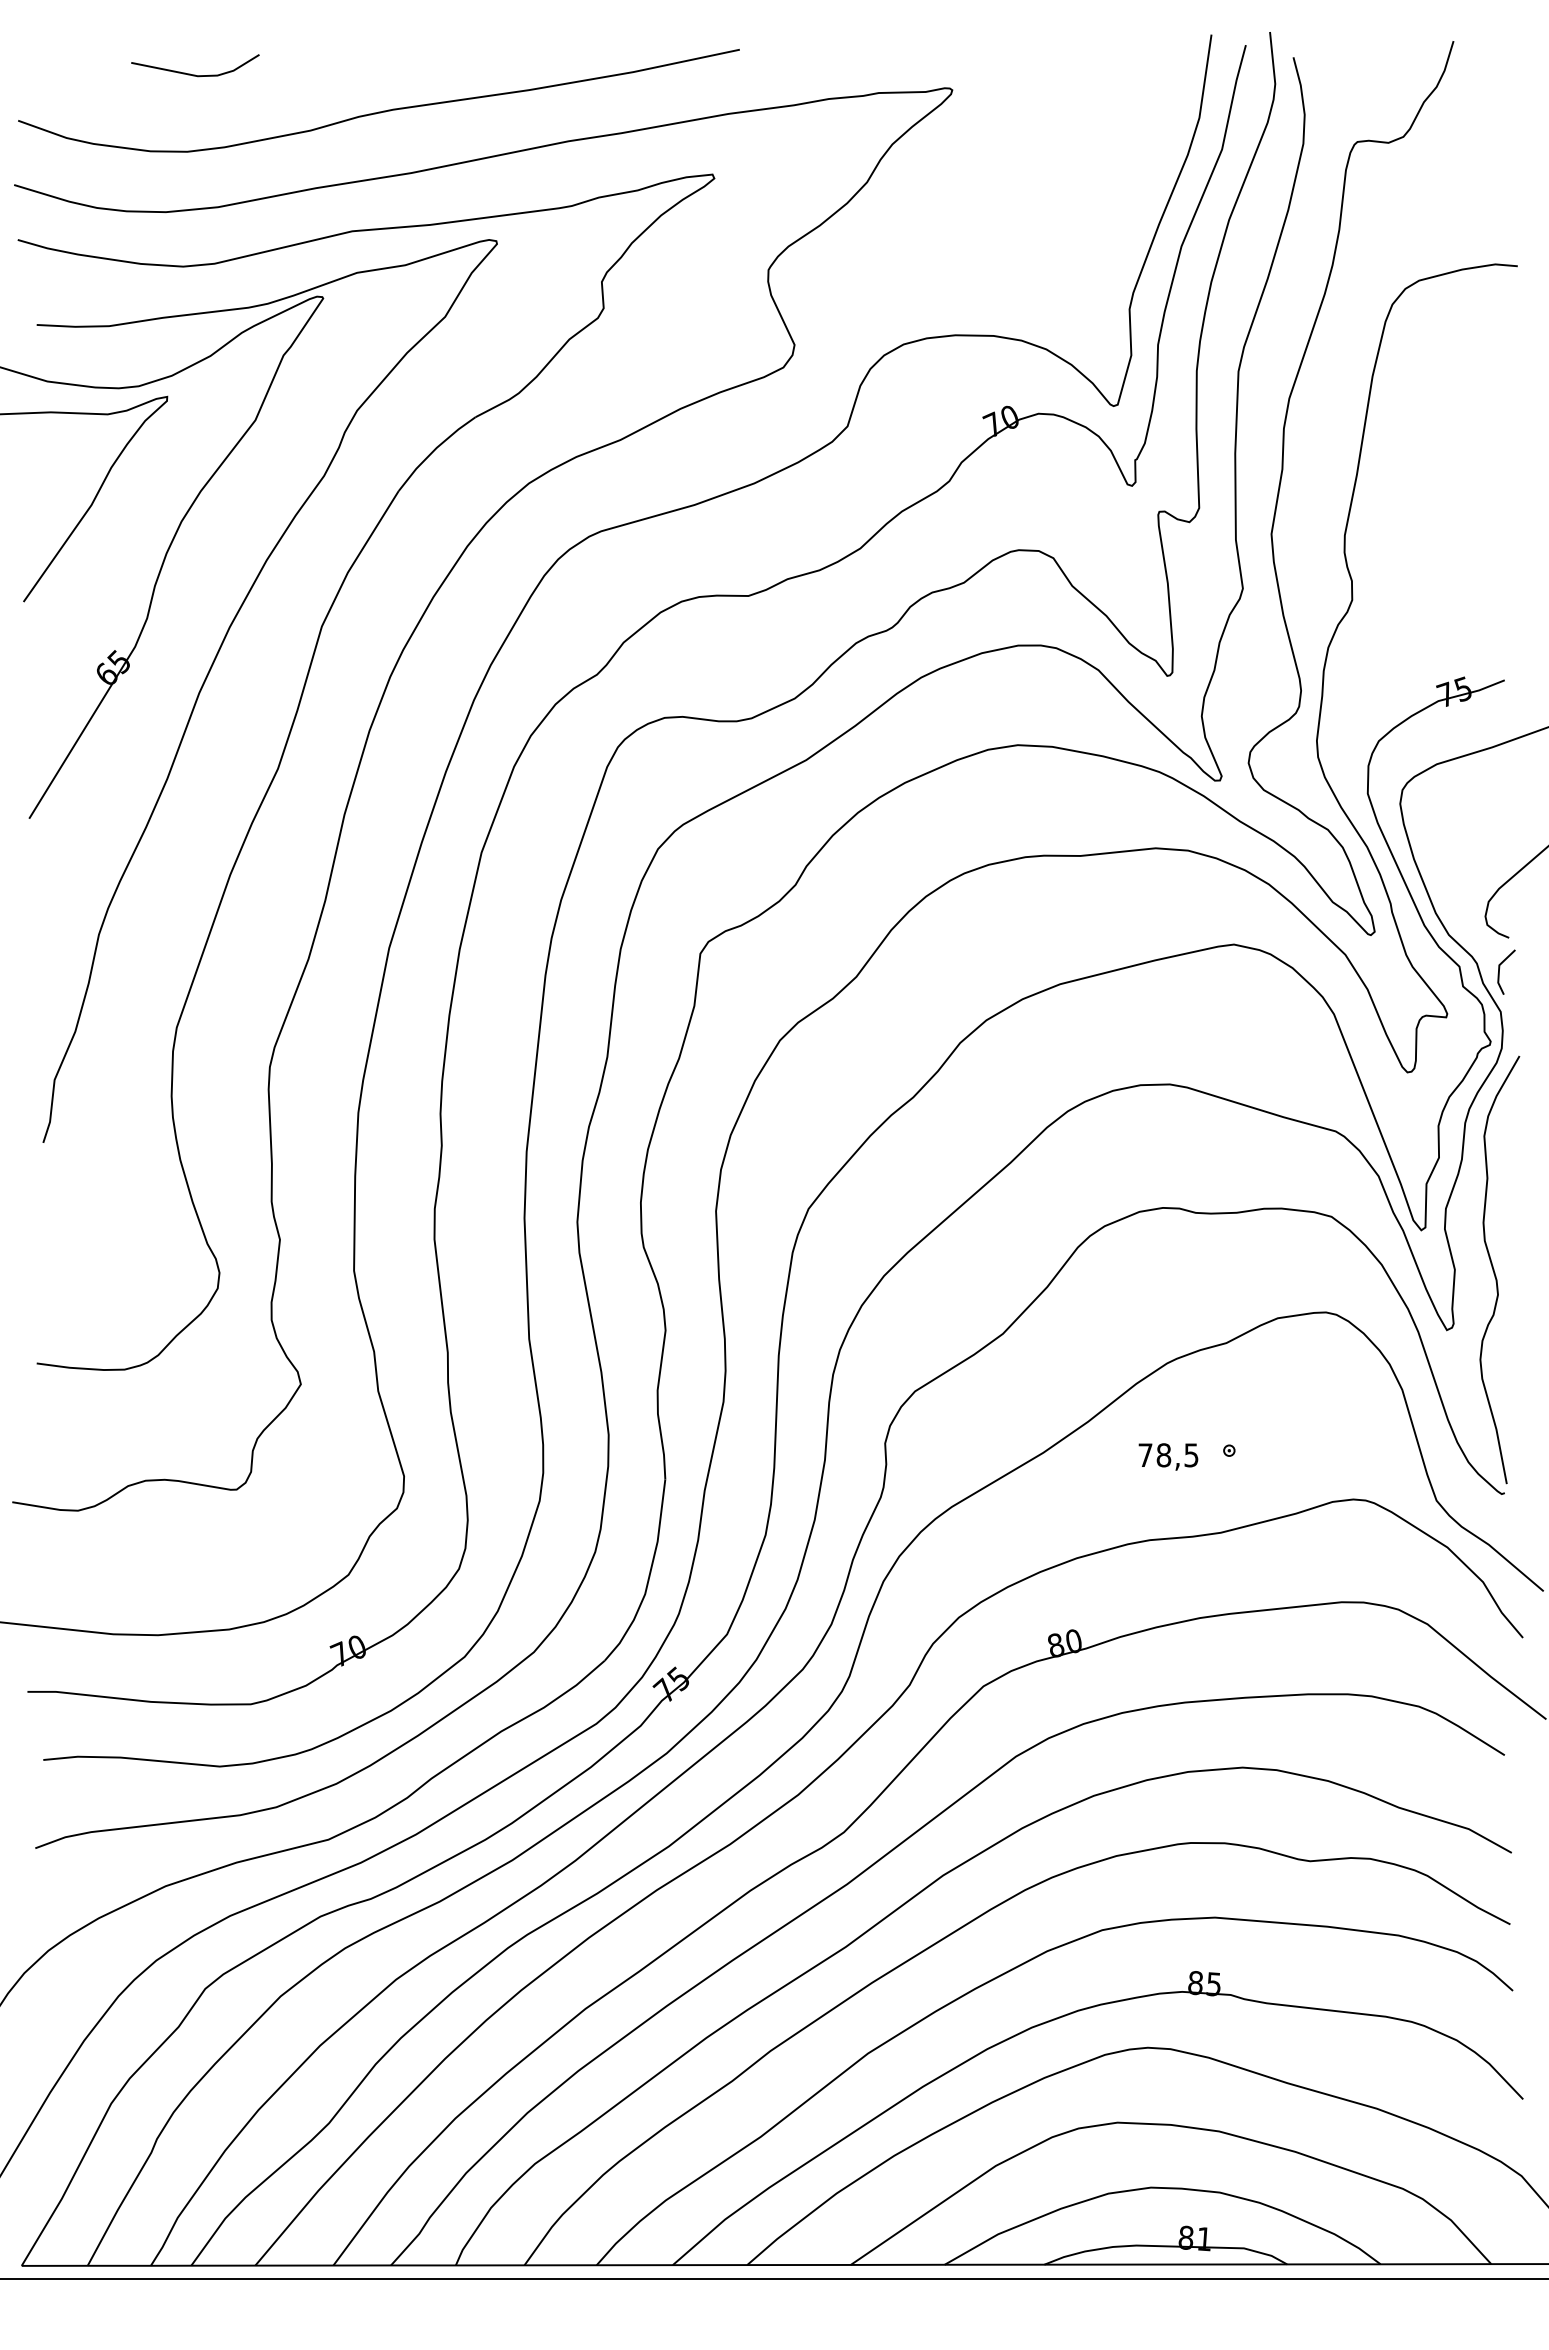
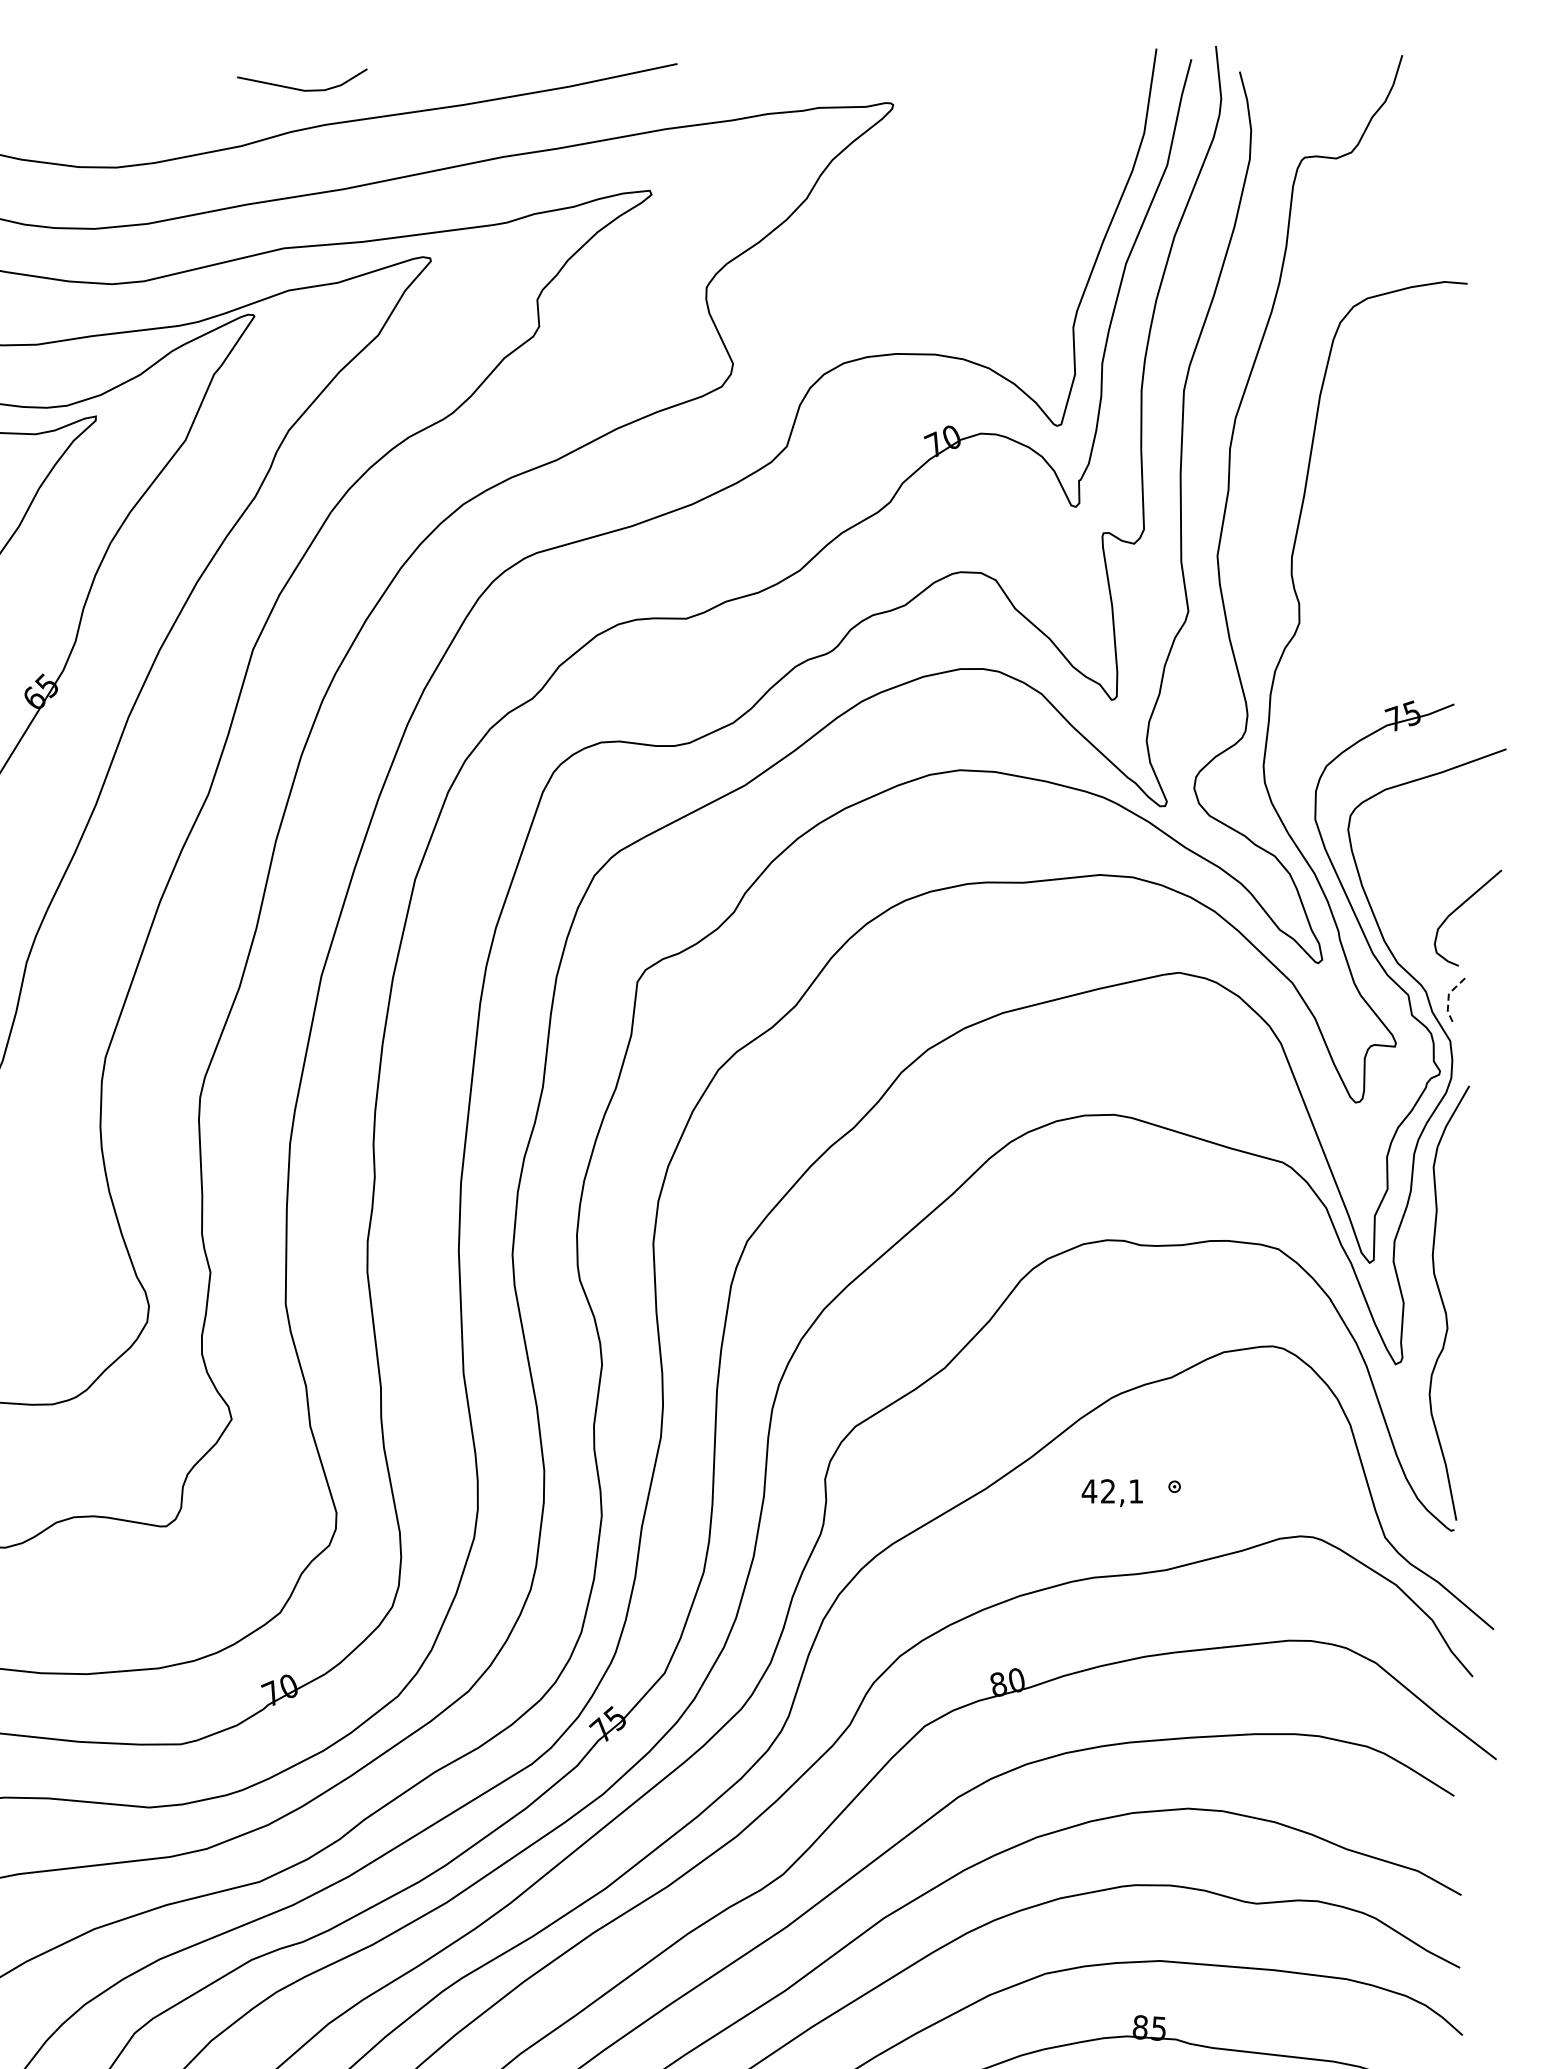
line: (195, 74) -> (302, 89), moved
line: (1499, 970) -> (1449, 999), solid -> dashed
text: (1167, 1455) -> (1111, 1491), 78,5 -> 42,1

